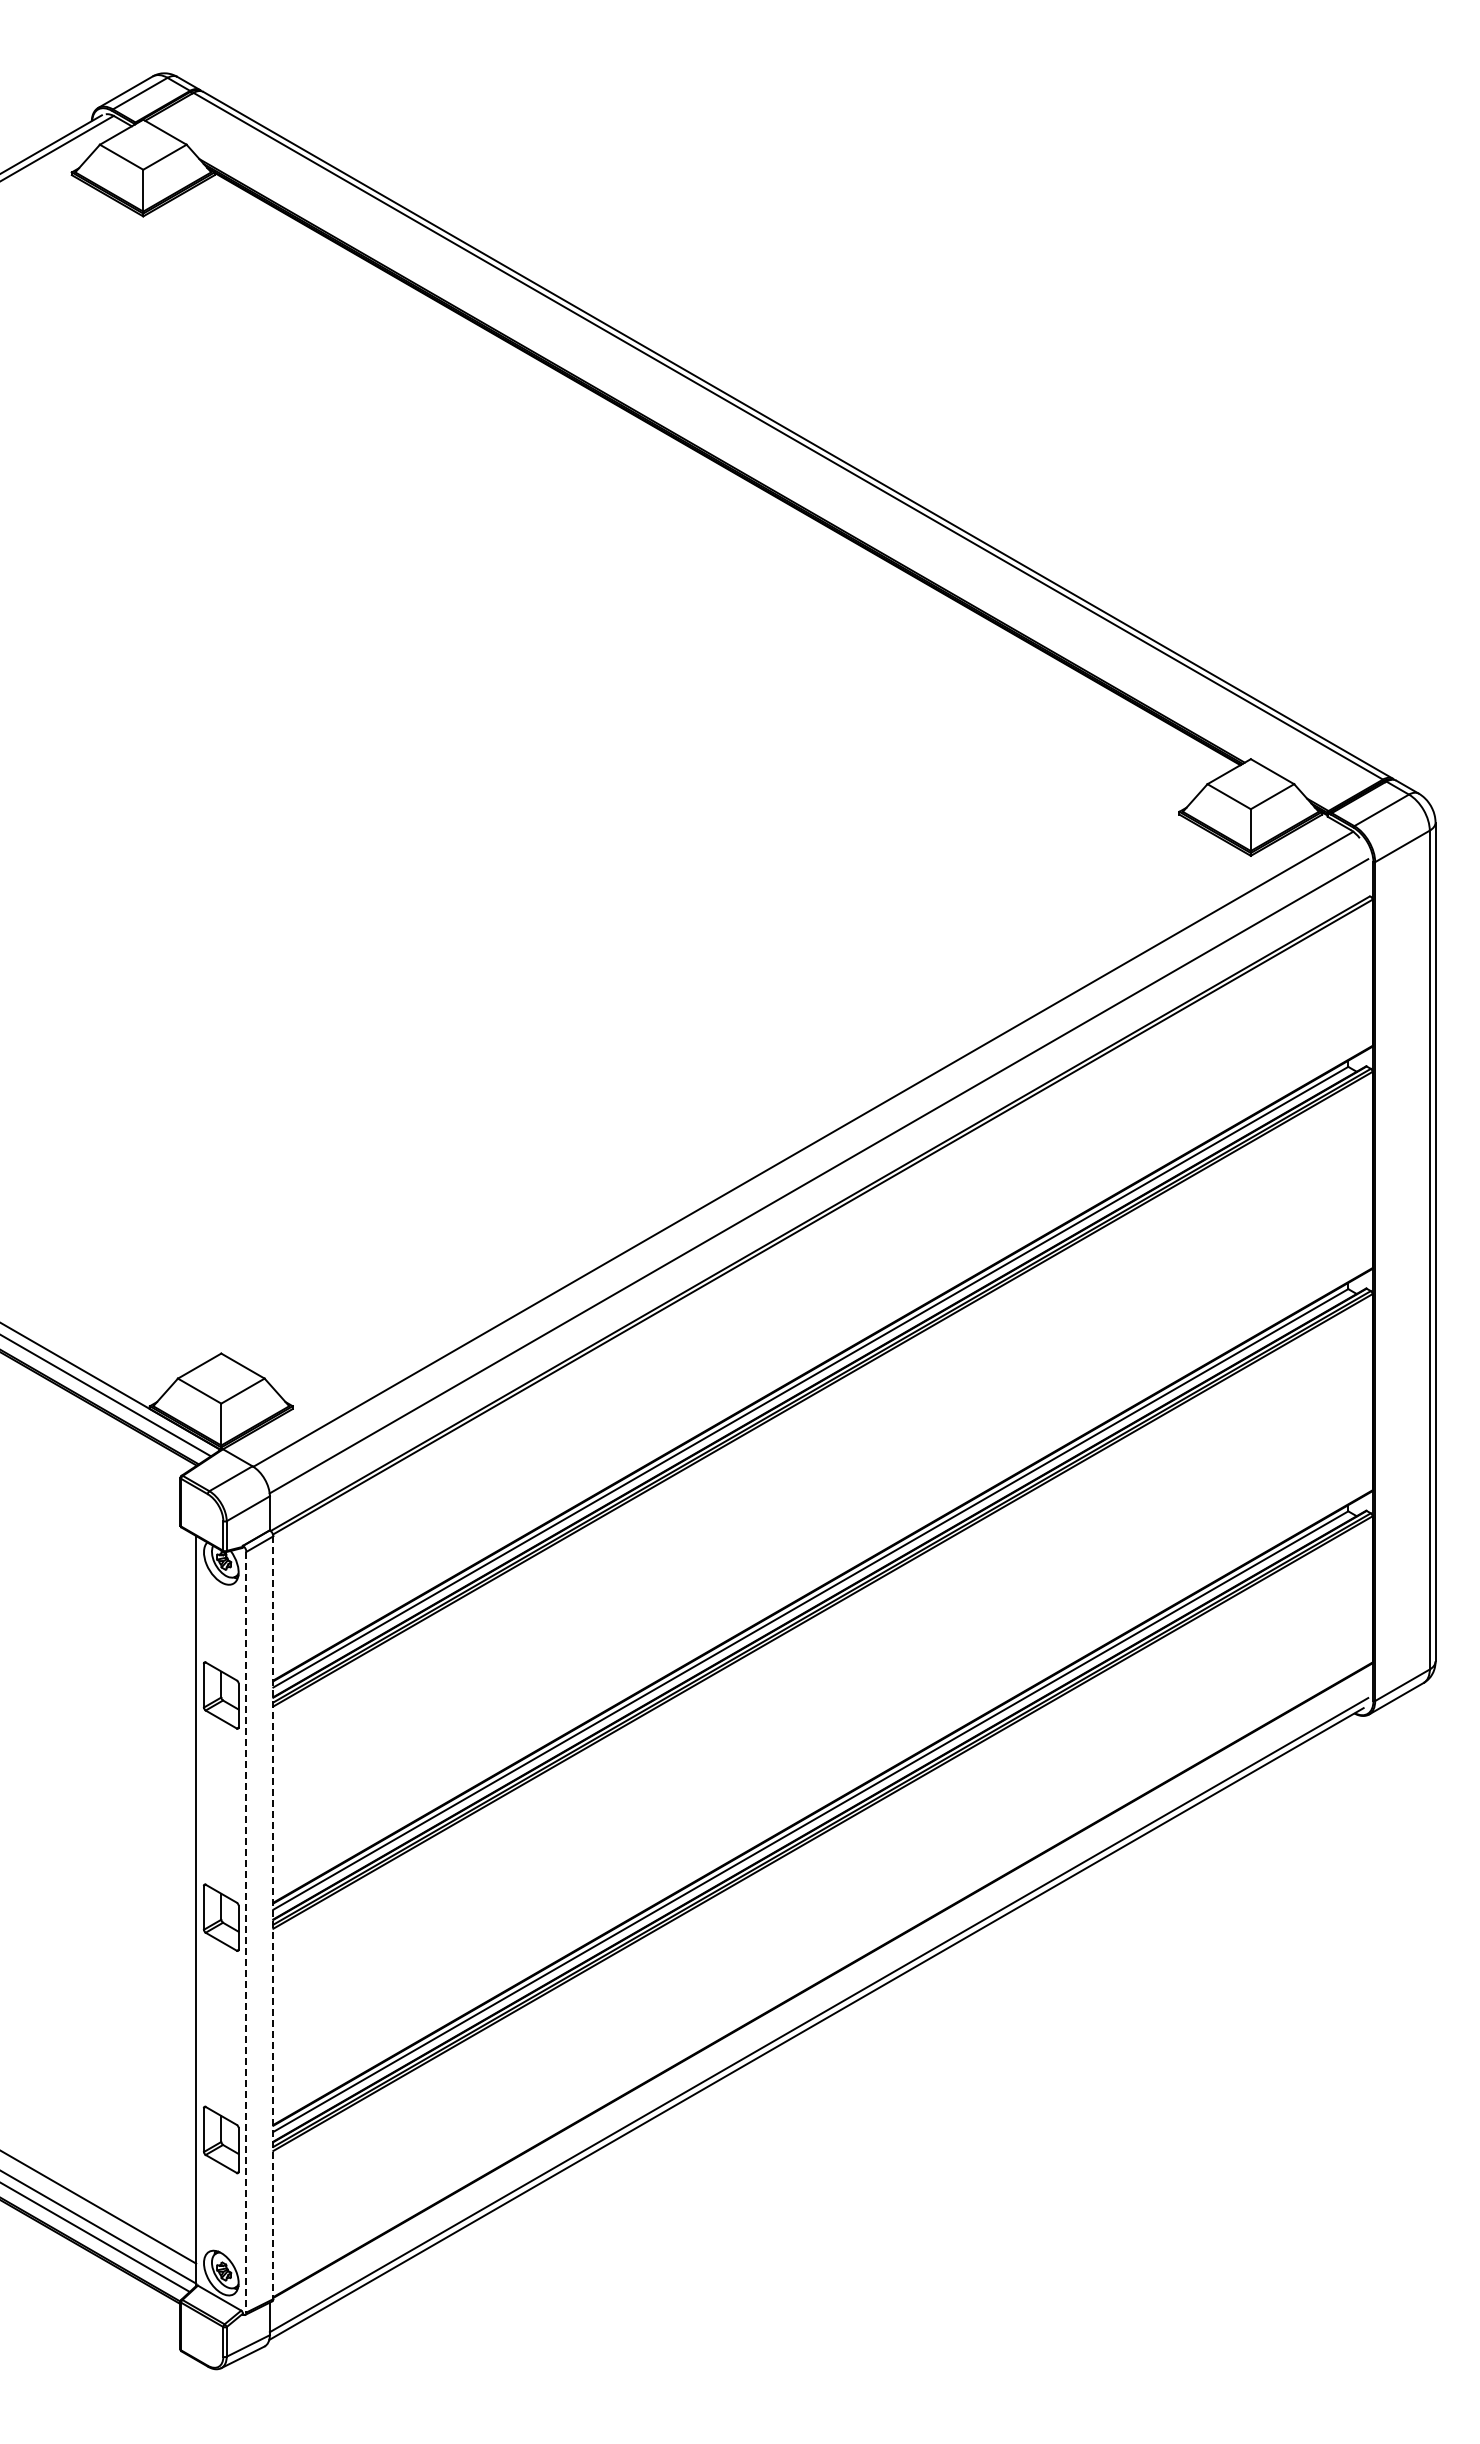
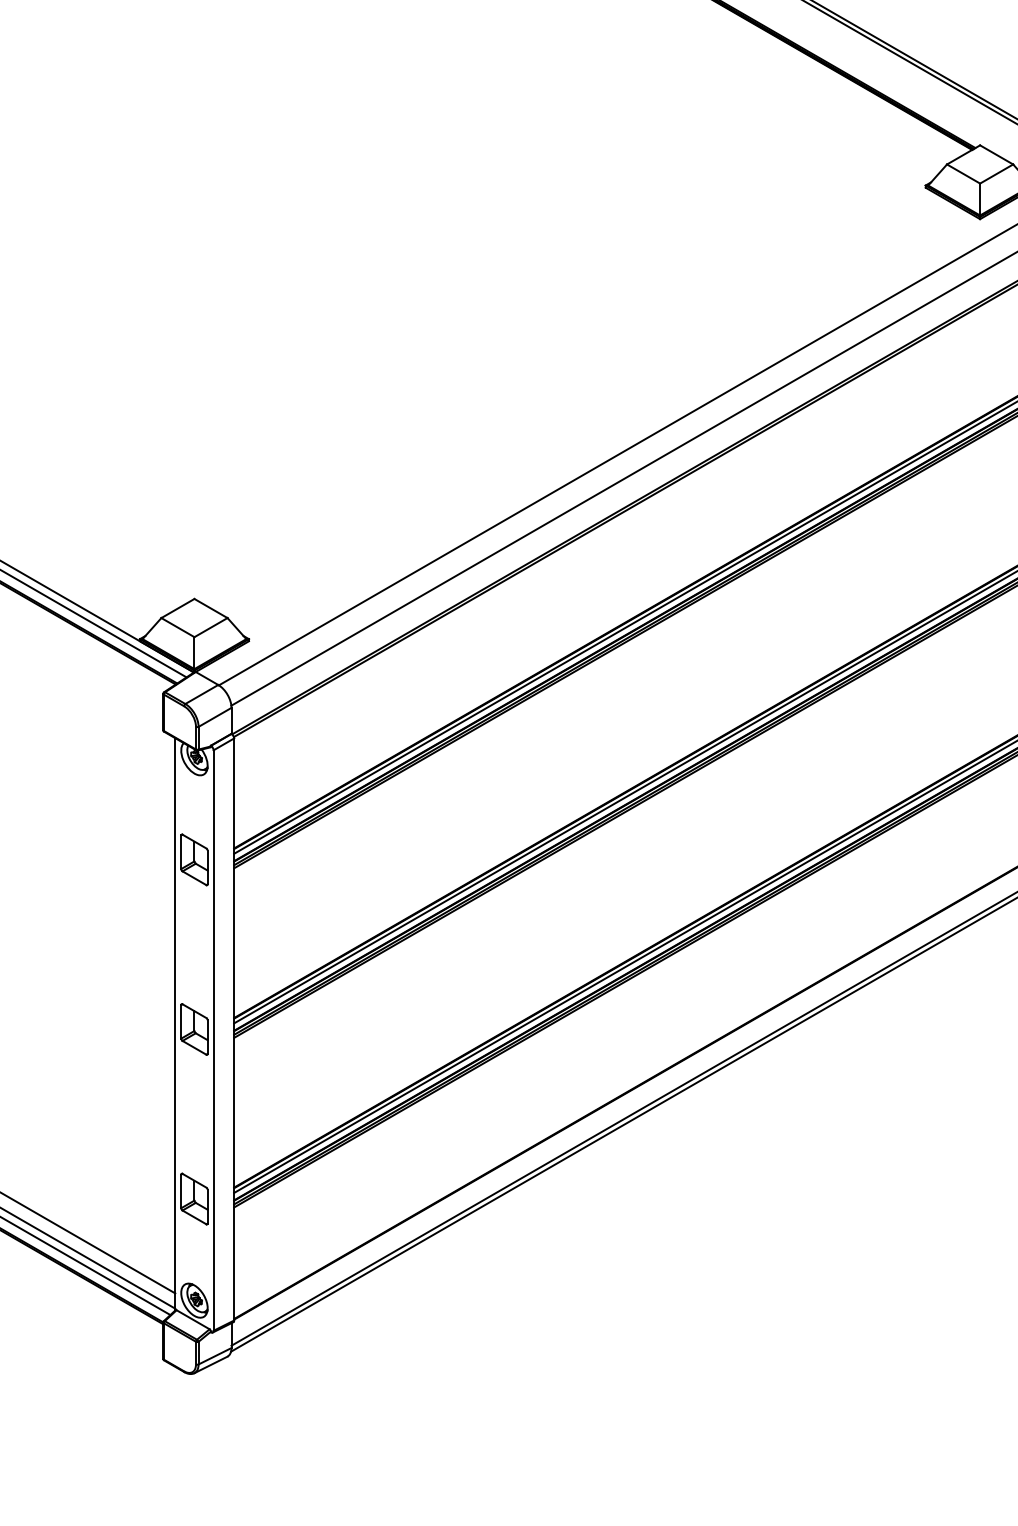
line: (273, 1918) -> (234, 1030), dashed -> solid
line: (246, 1932) -> (213, 1040), dashed -> solid

